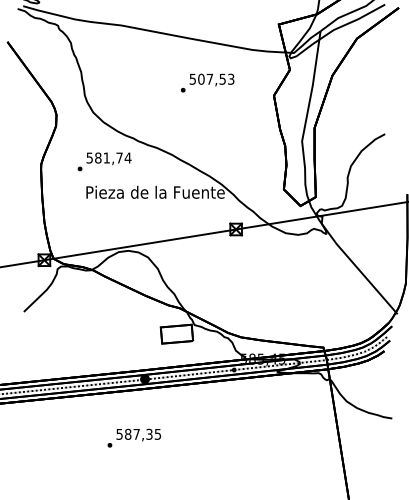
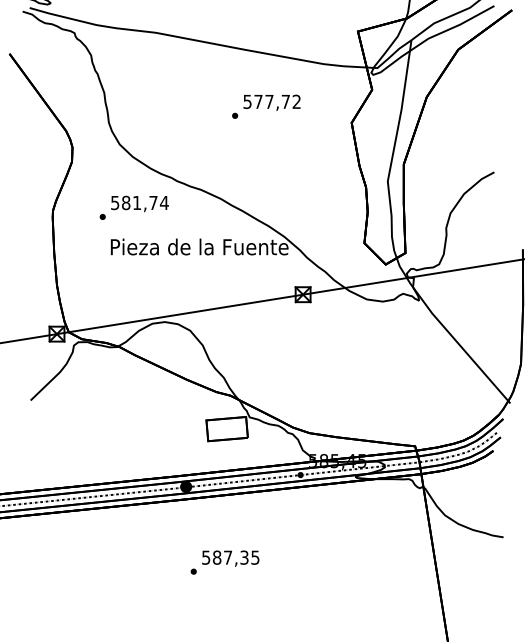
text: (216, 78) -> (277, 100), 507,53 -> 577,72
text: (133, 437) -> (223, 561), moved

